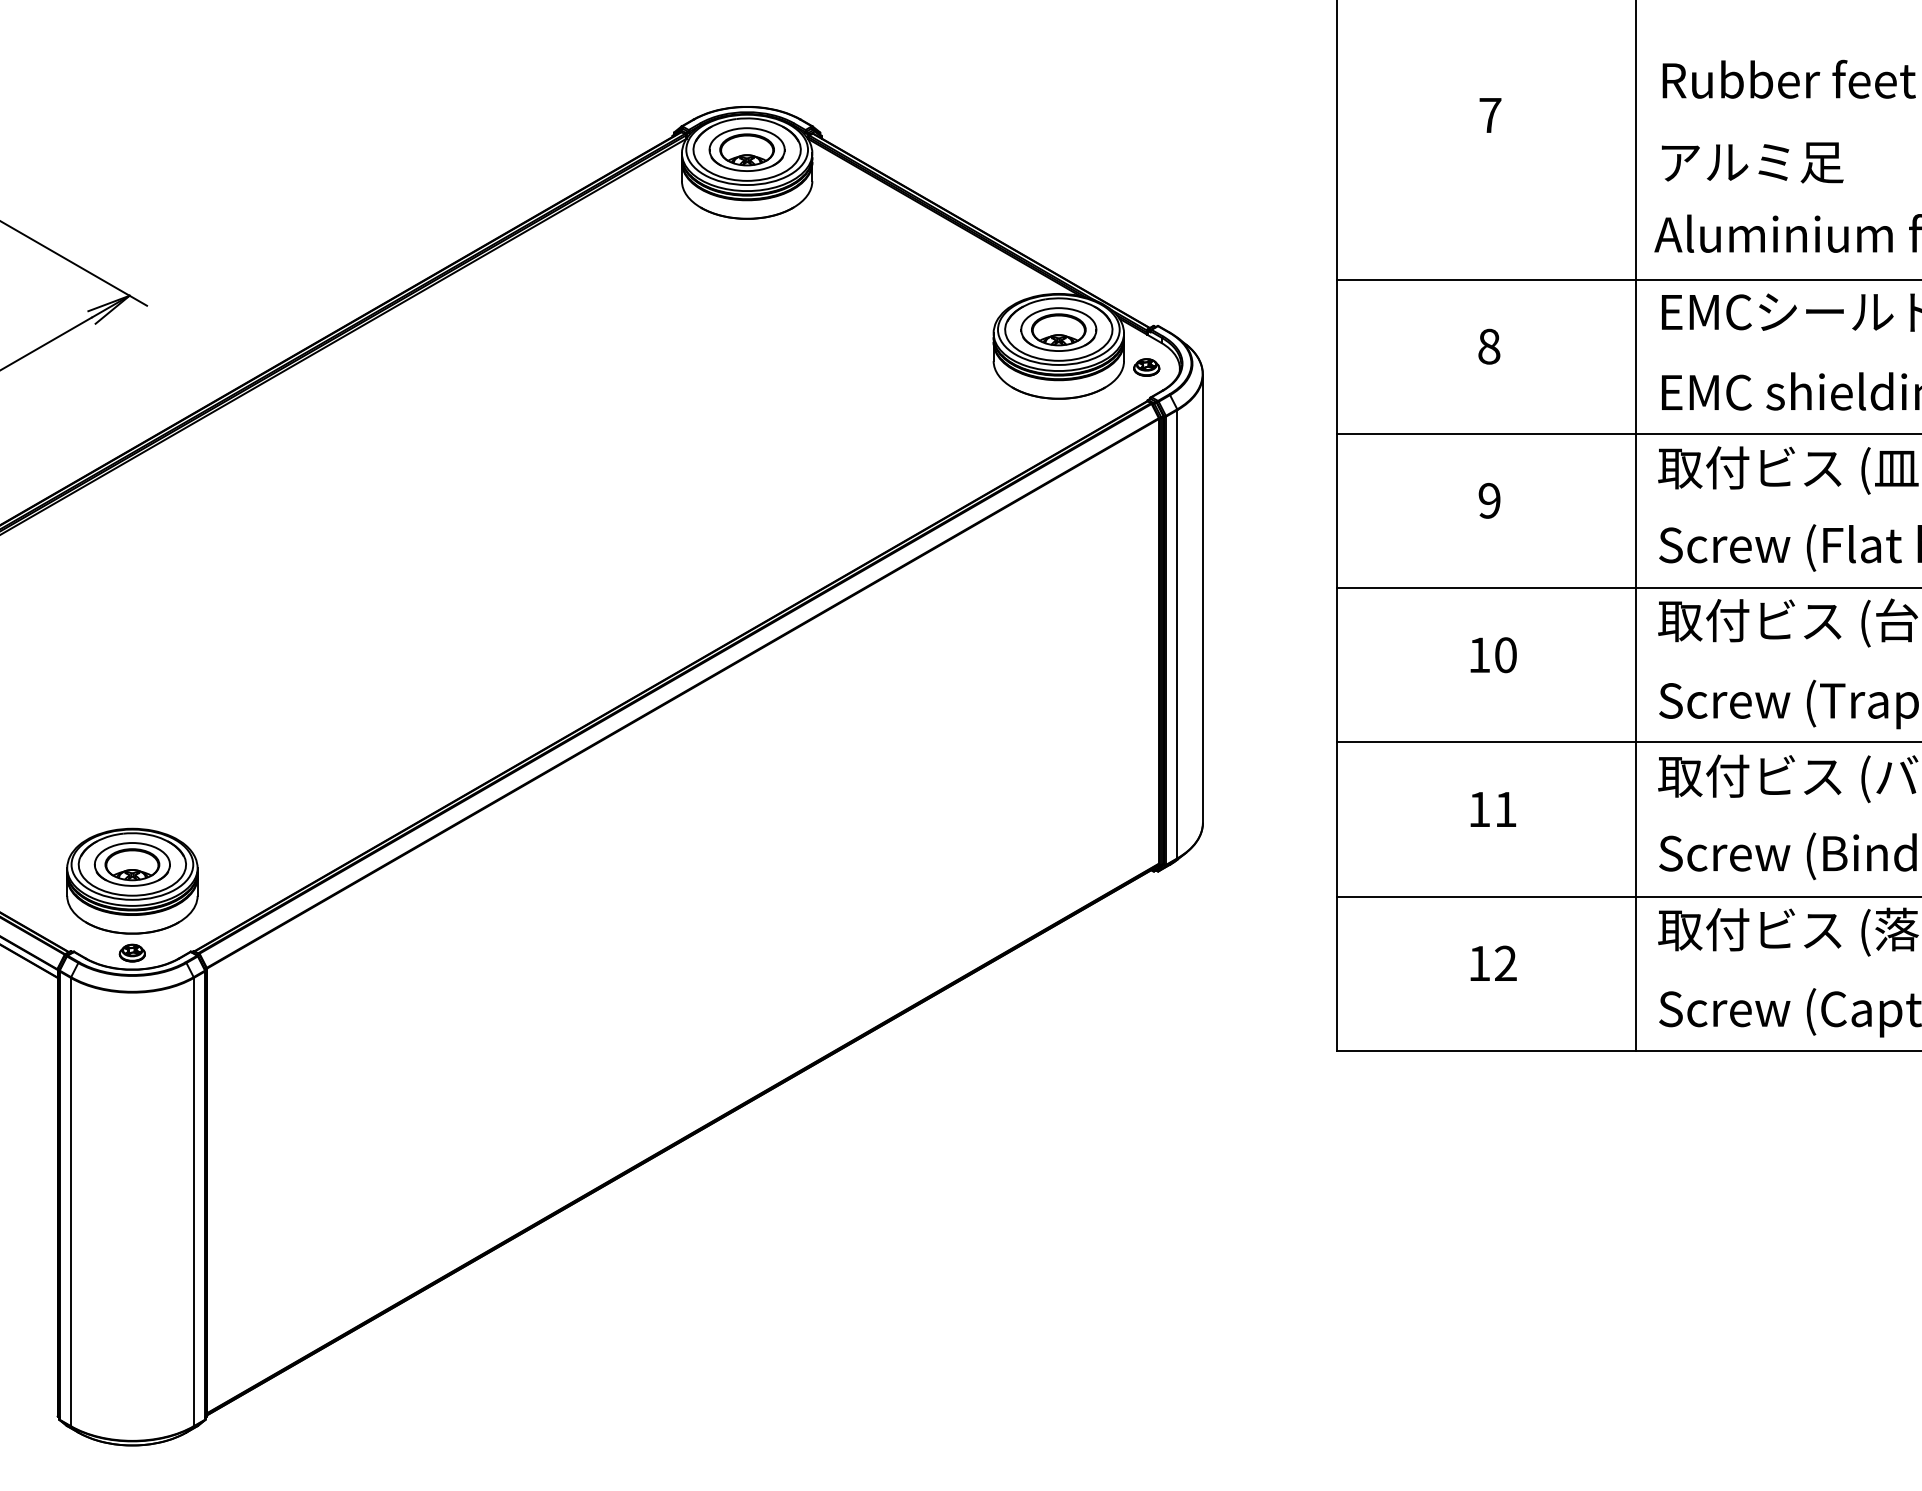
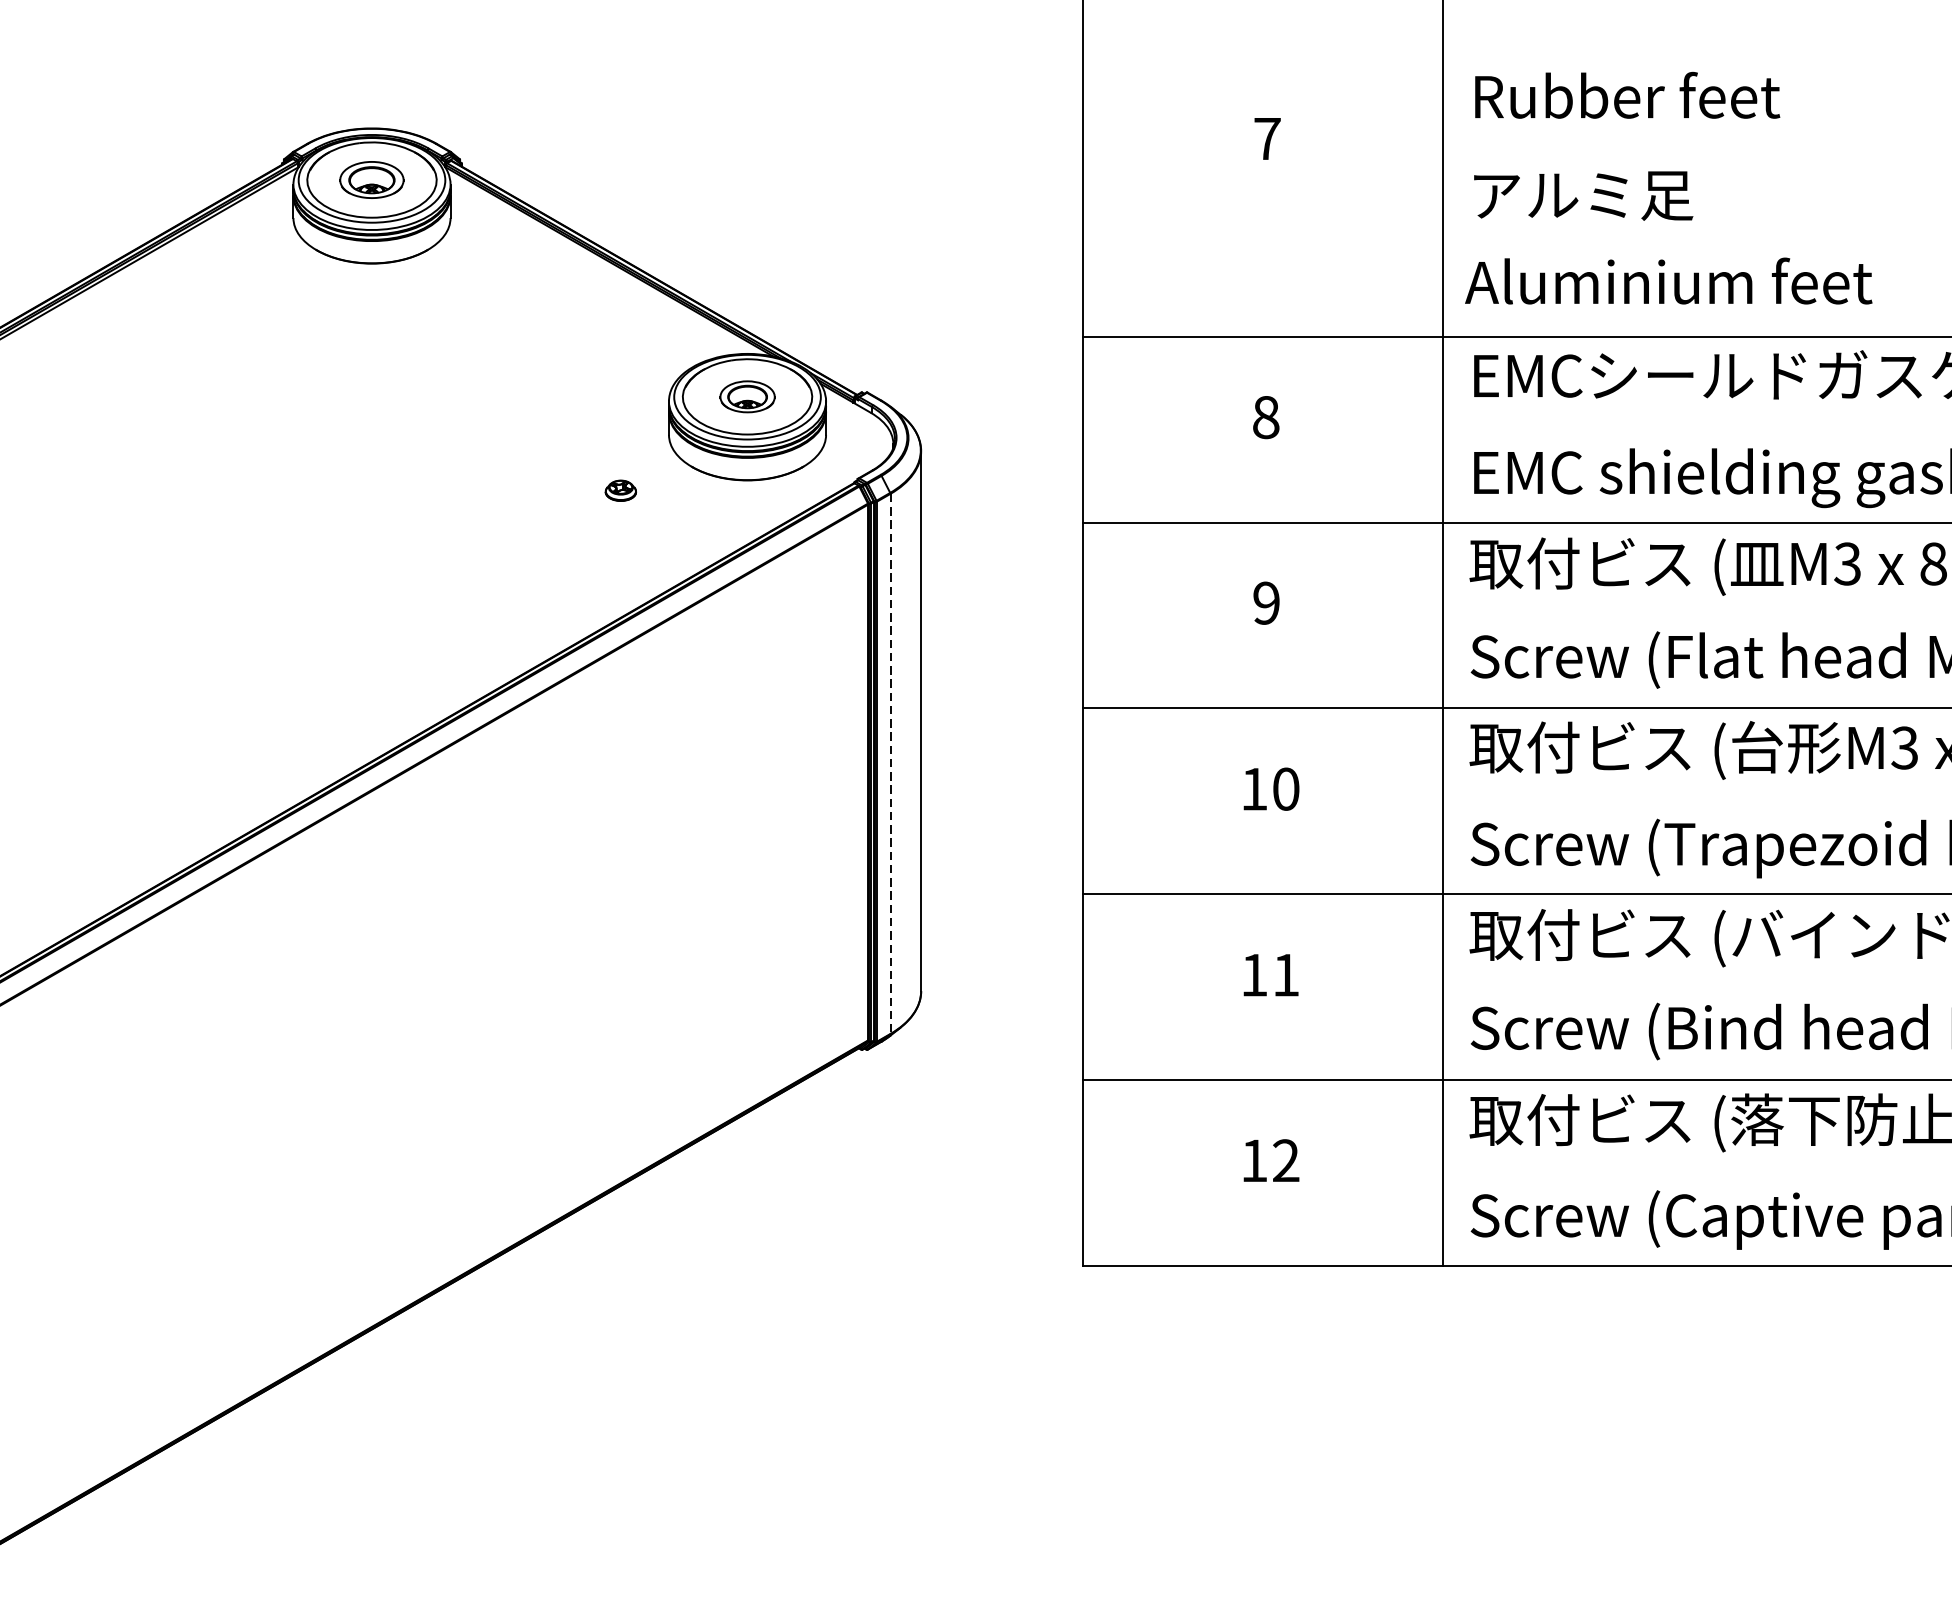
part: (746, 149) -> (371, 179), size x0.7
part: (1058, 329) -> (747, 396), size x0.6
part: (1146, 367) -> (620, 490), moved
line: (1177, 634) -> (890, 764), solid -> dashed

